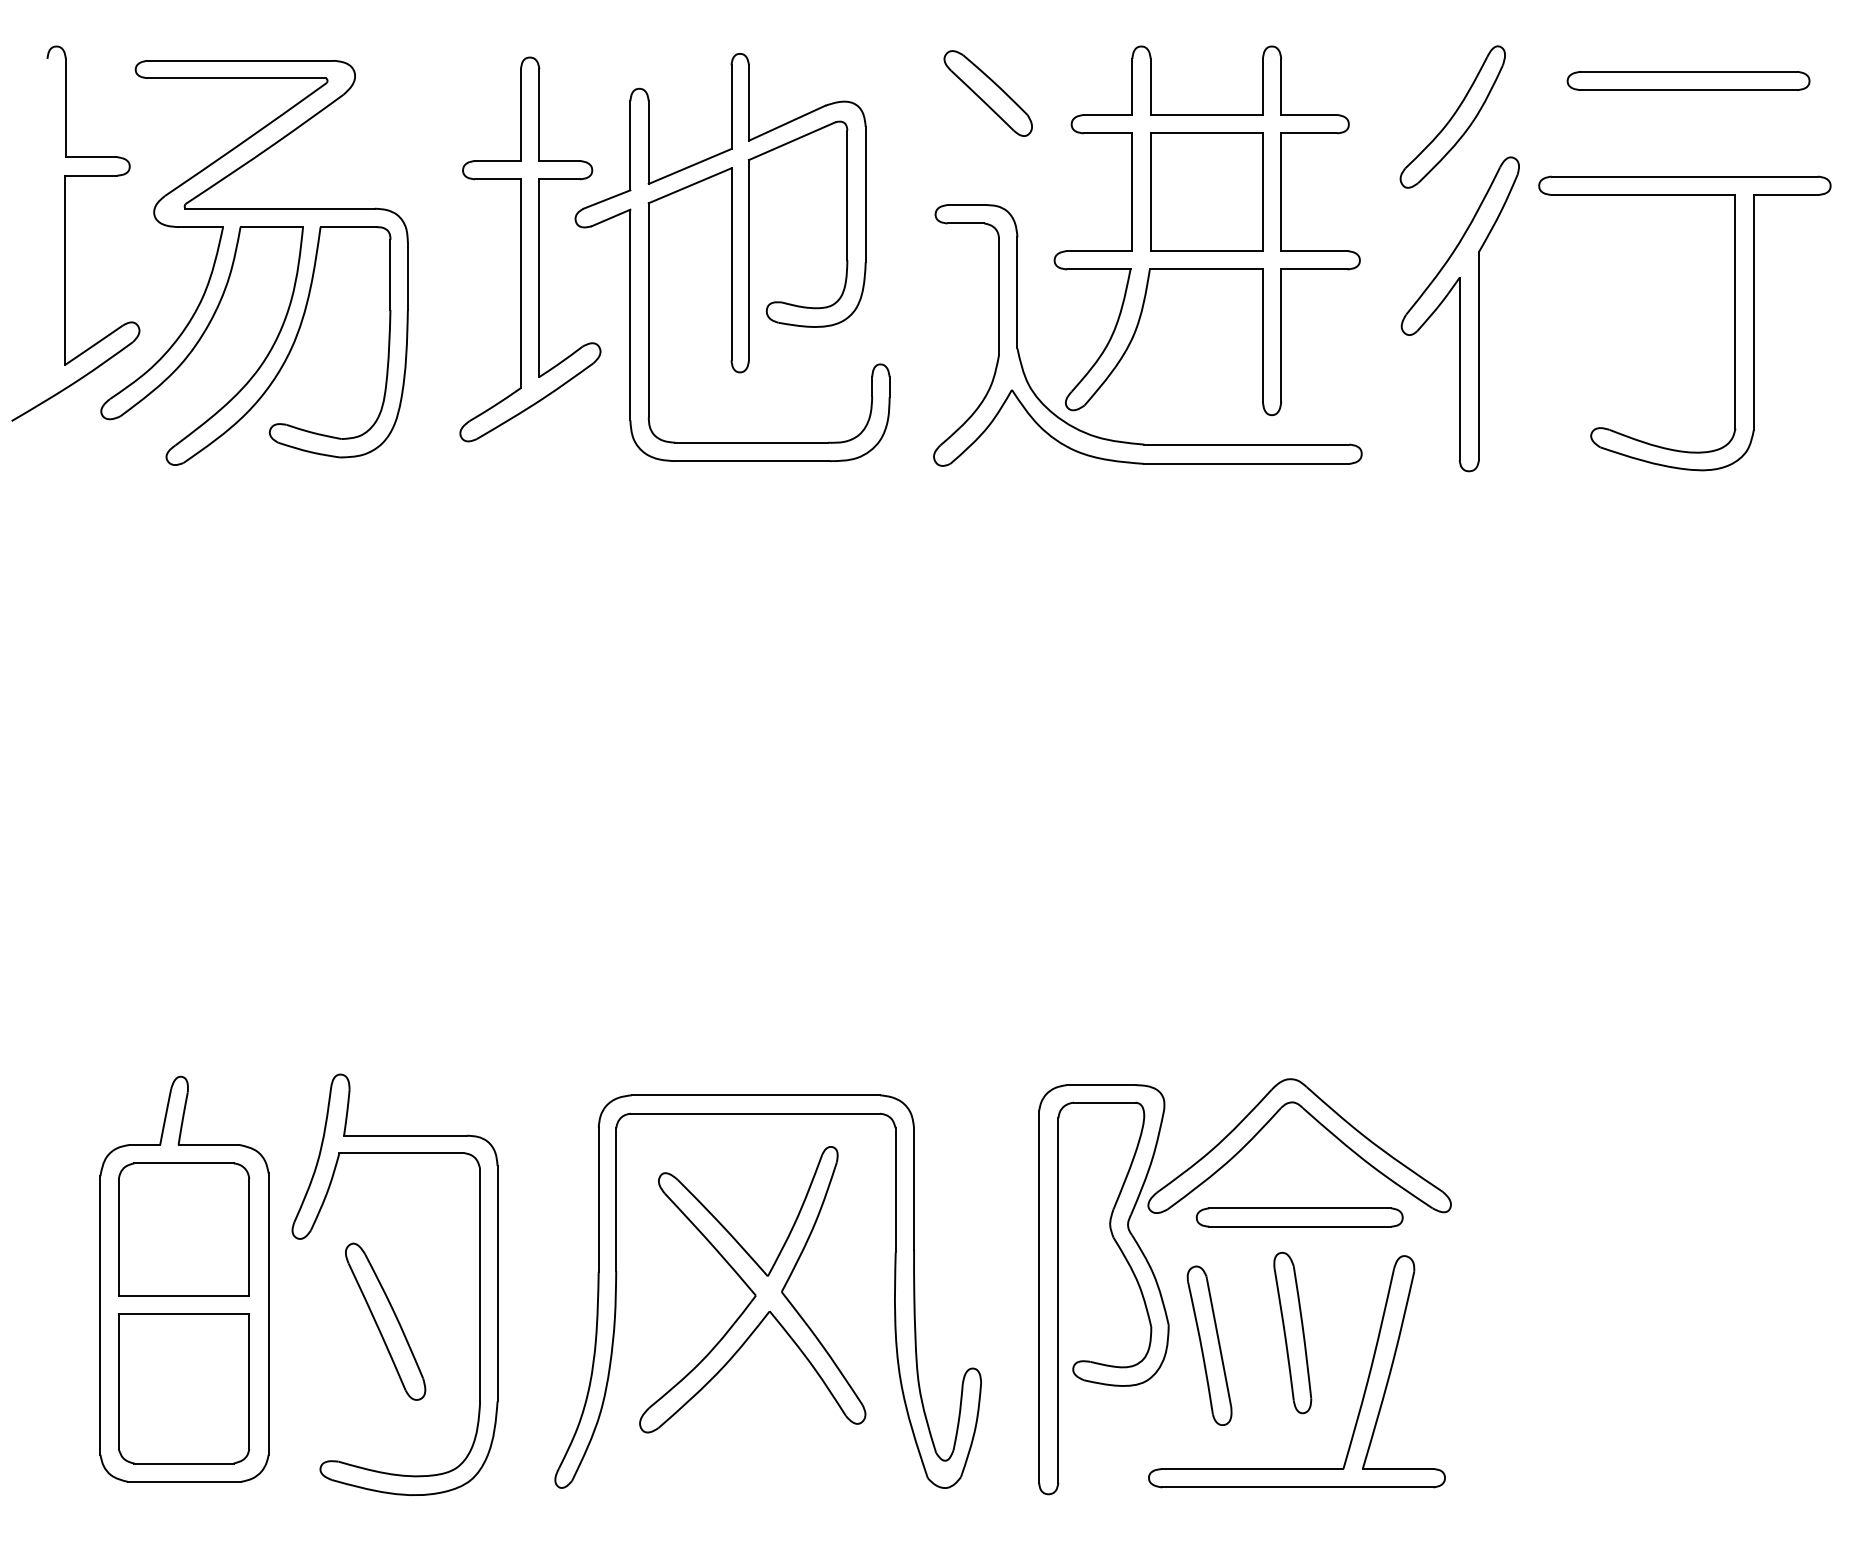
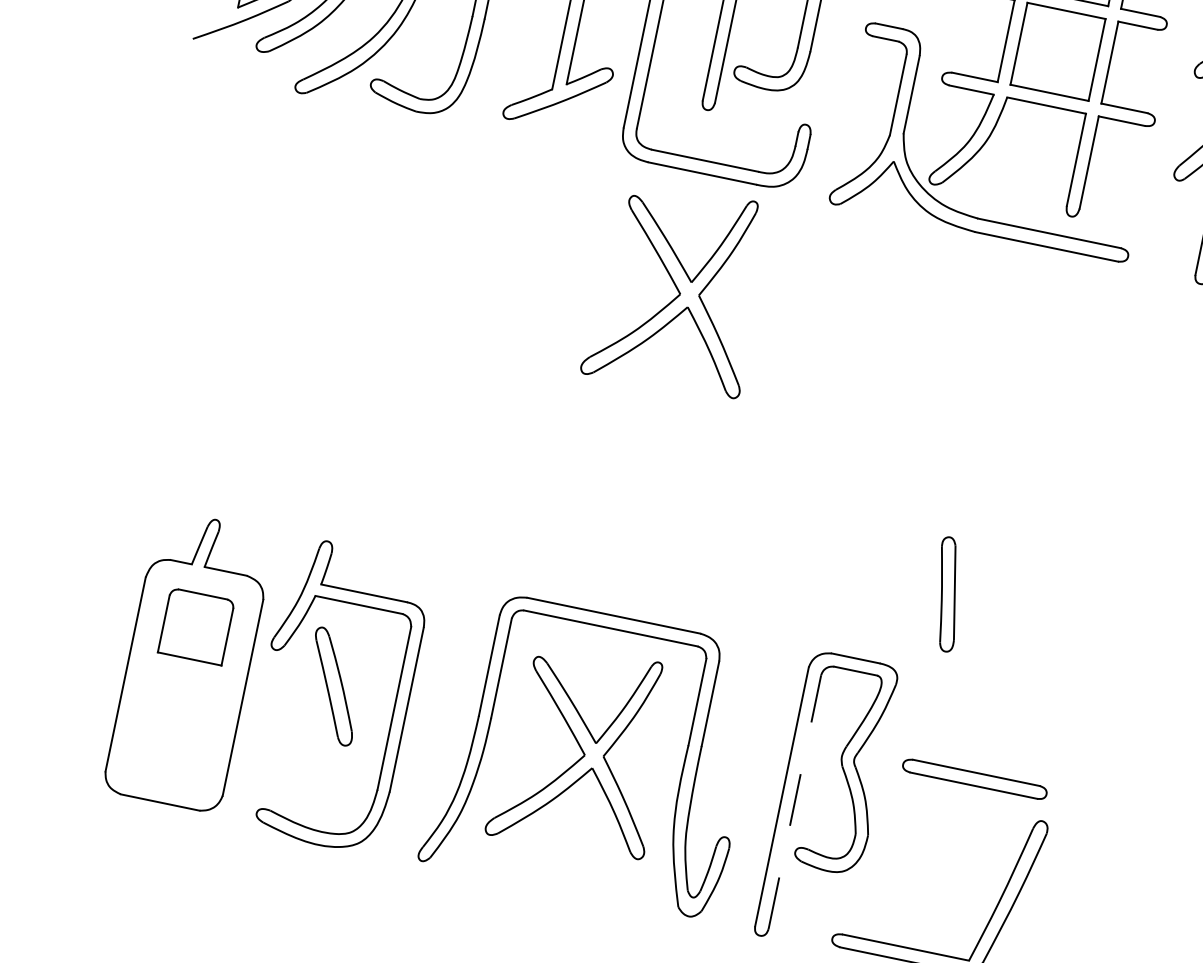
part: (752, 627) -> (678, 289), added
part: (1318, 1123) -> (1001, 716), removed
part: (184, 1229) -> (196, 626), size x0.7
line: (1058, 1300) -> (794, 802), solid -> dashed
part: (385, 1321) -> (333, 686), moved
part: (1292, 1333) -> (953, 858), removed
part: (1209, 1345) -> (947, 594), moved
part: (184, 1388) -> (173, 737), removed

